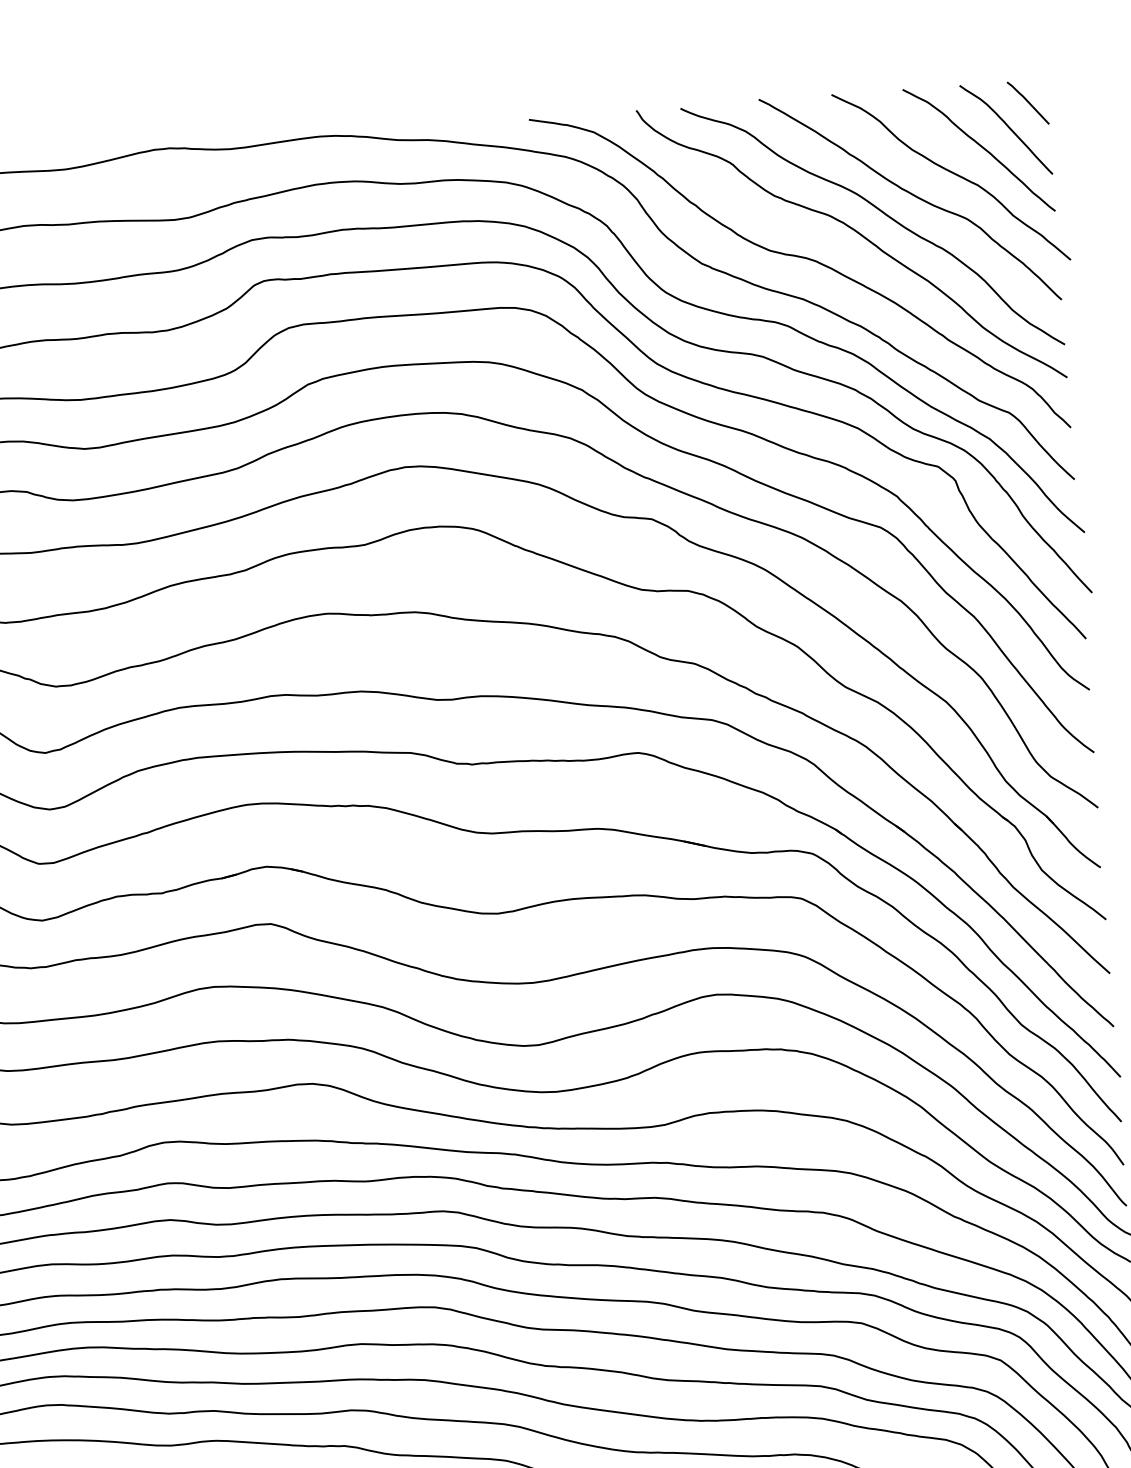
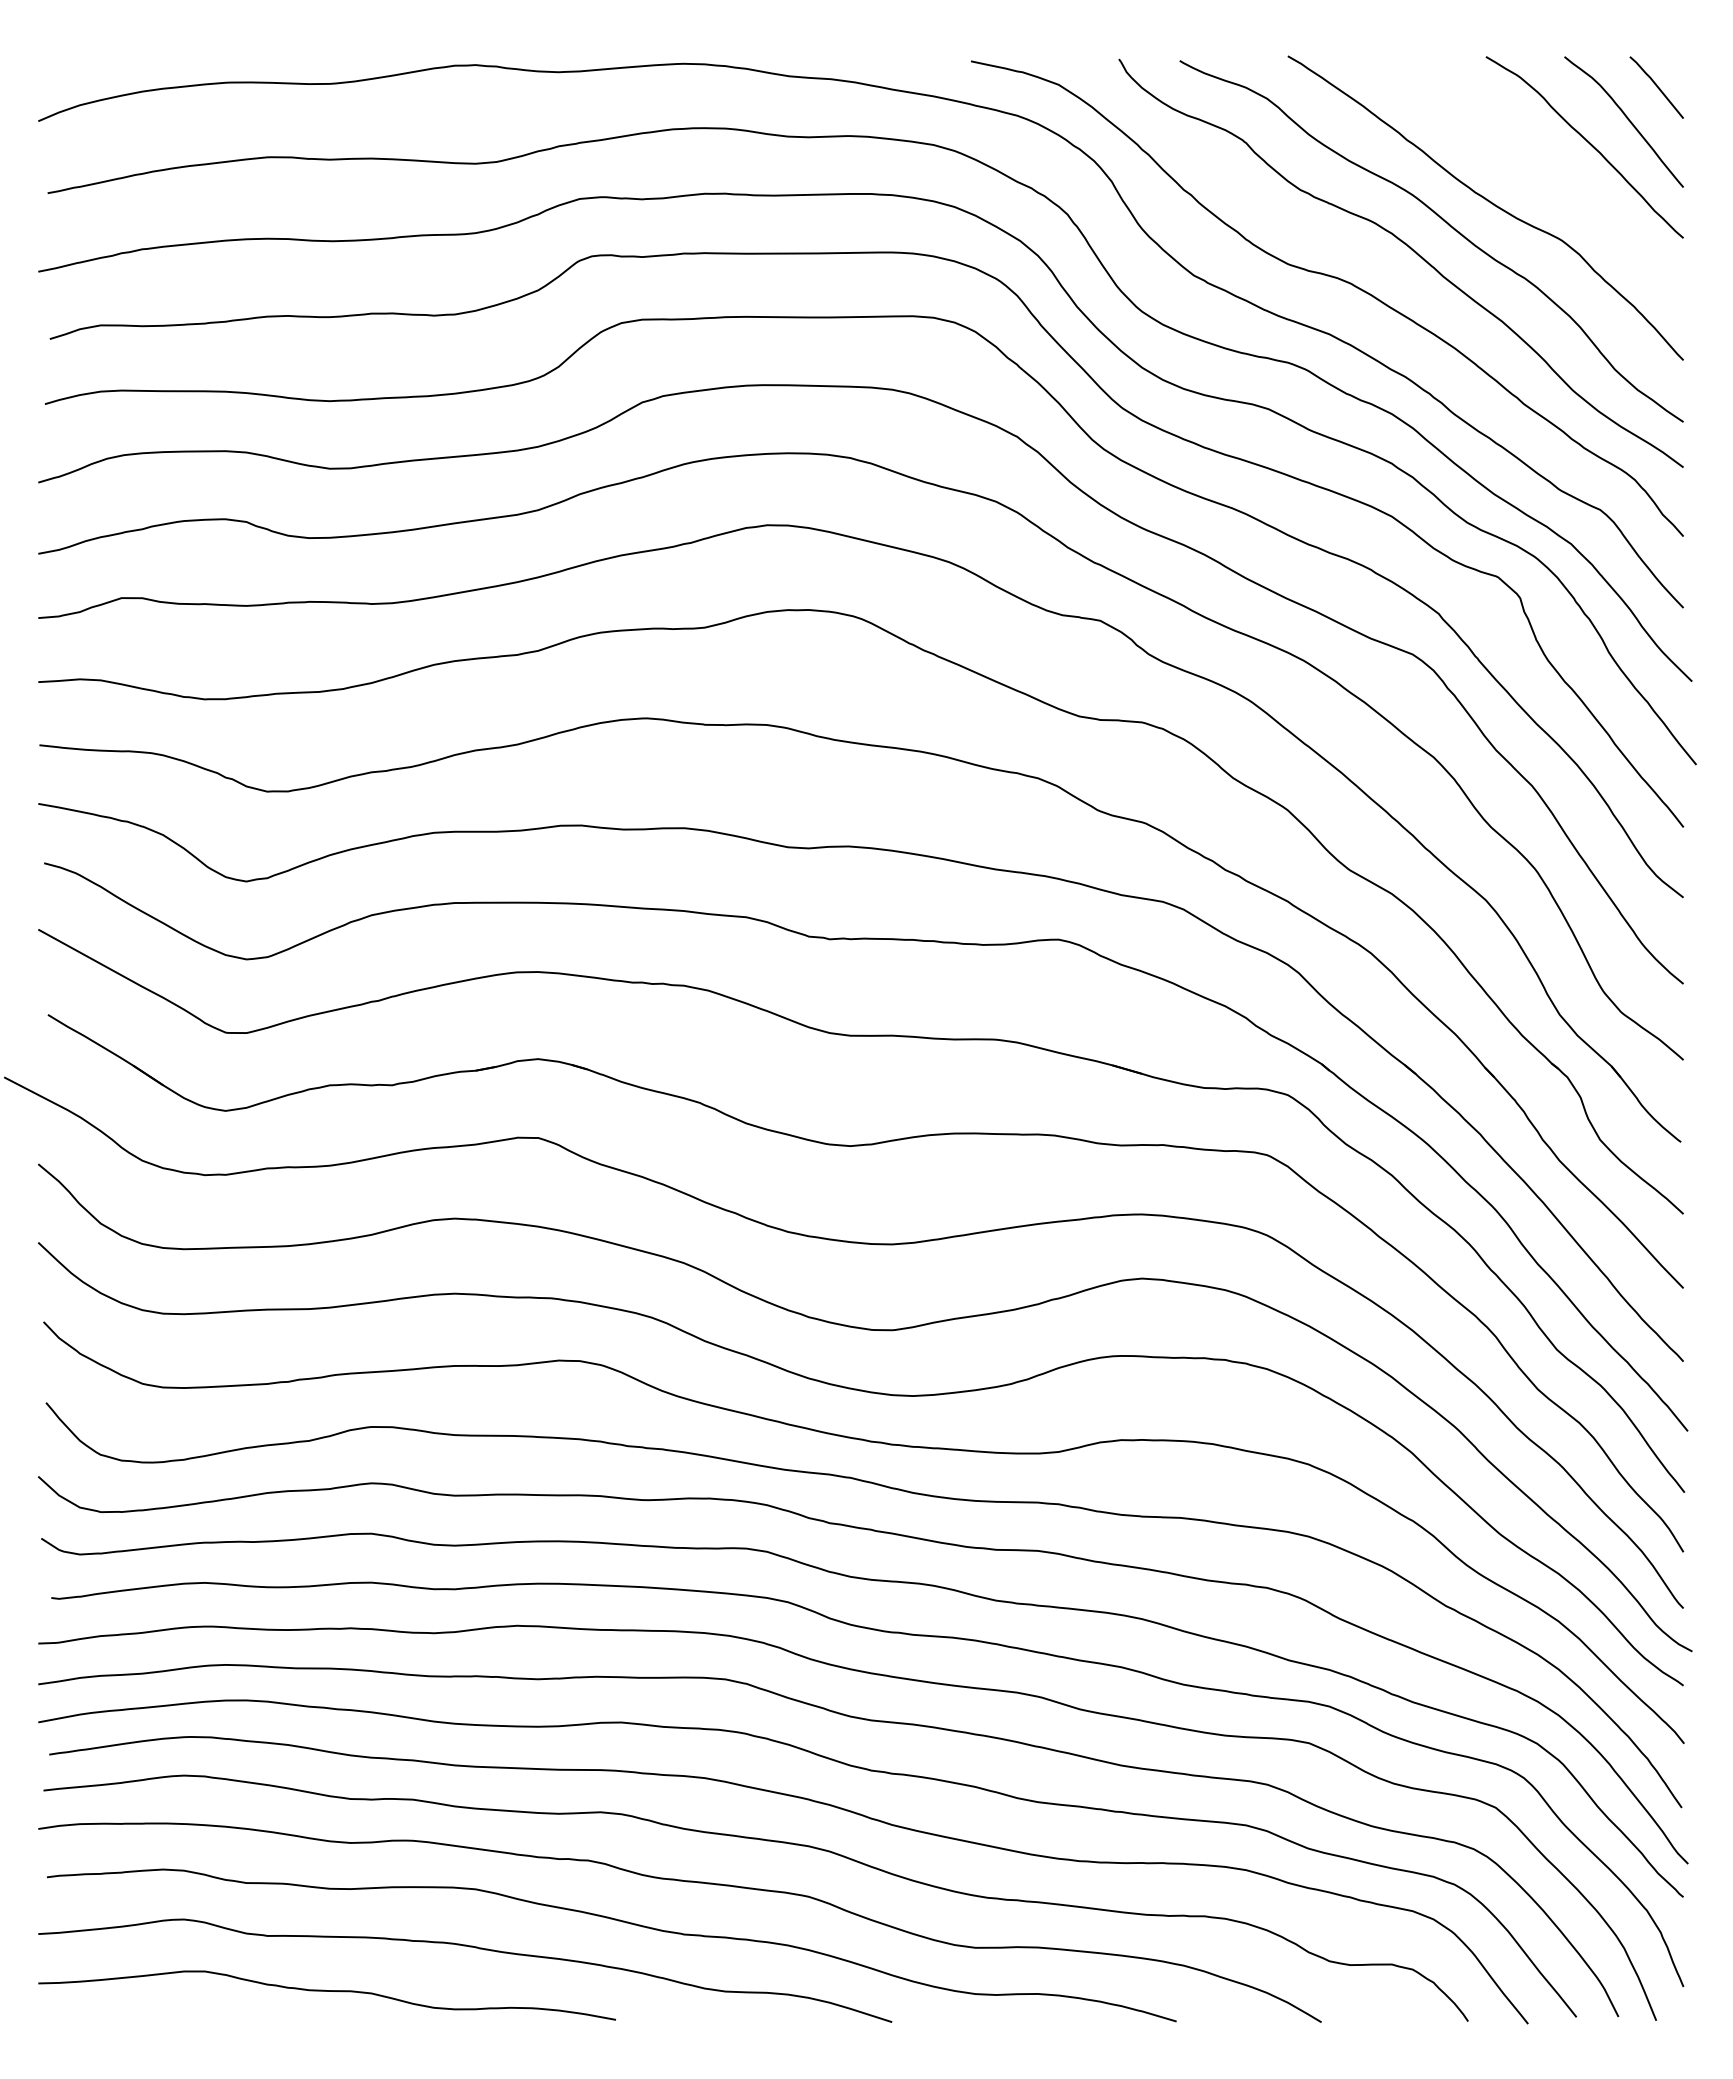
curve: (953, 174) -> (1547, 177), removed

